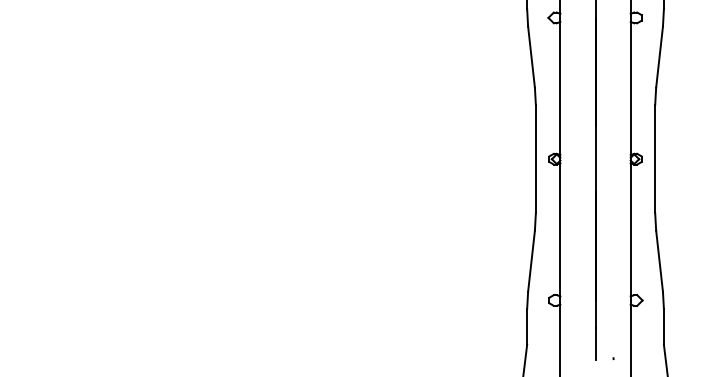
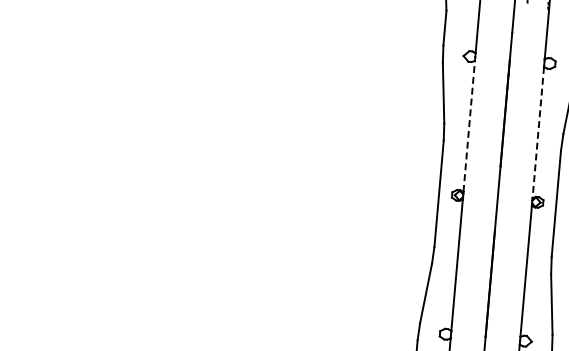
line: (560, 88) -> (469, 126), solid -> dashed
line: (630, 88) -> (538, 132), solid -> dashed

